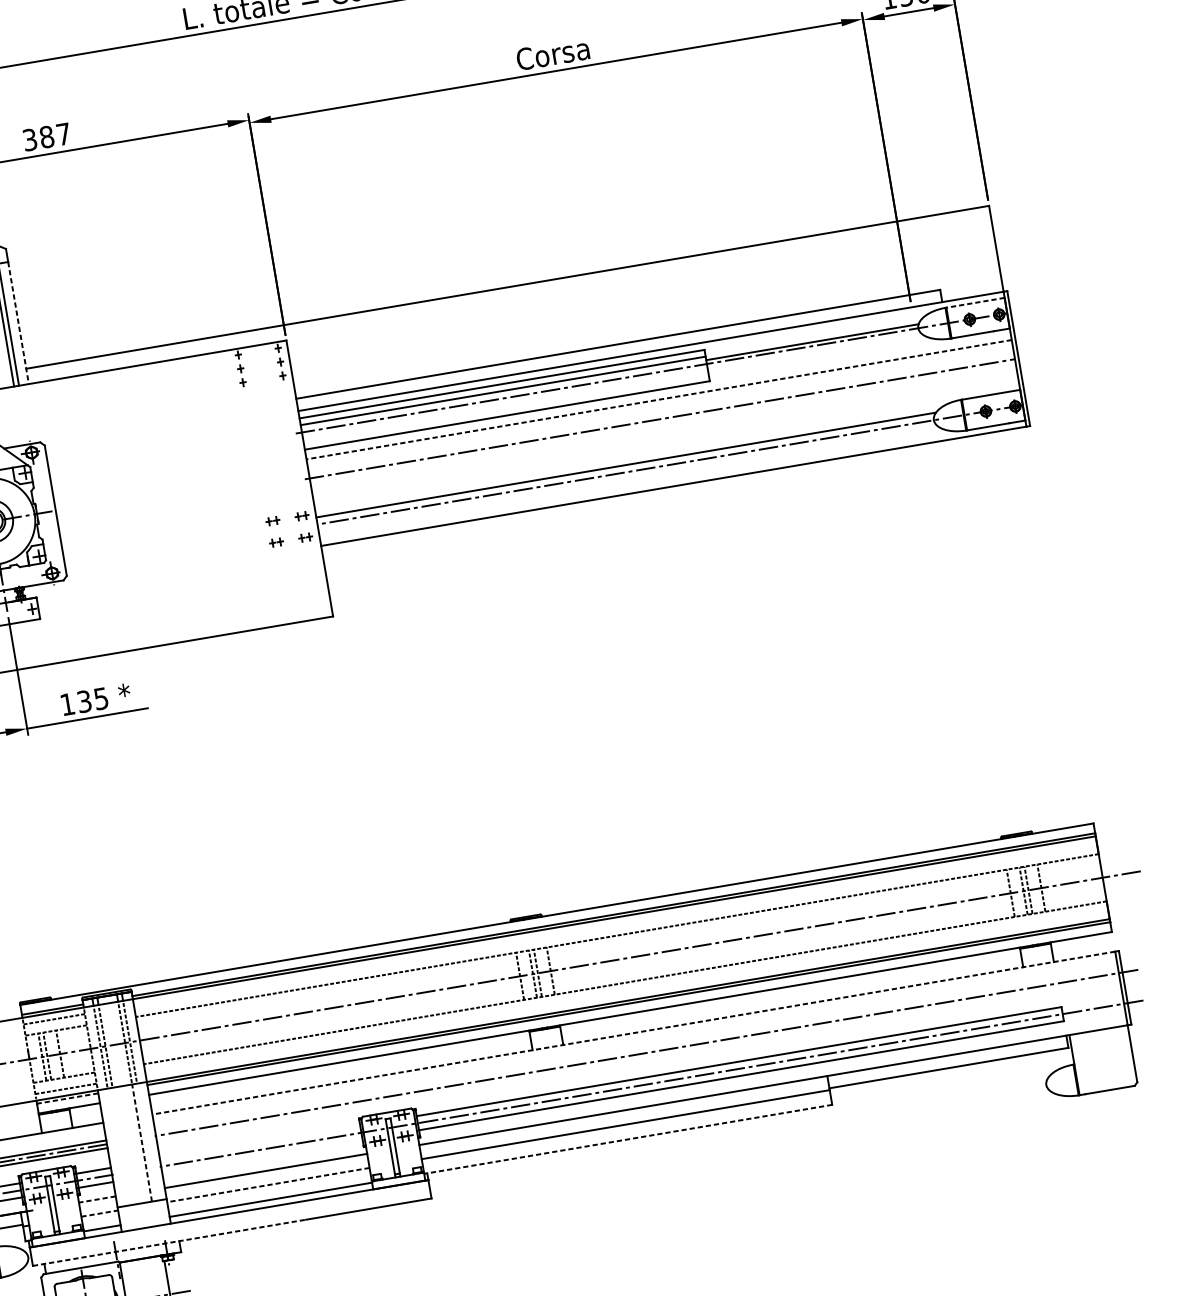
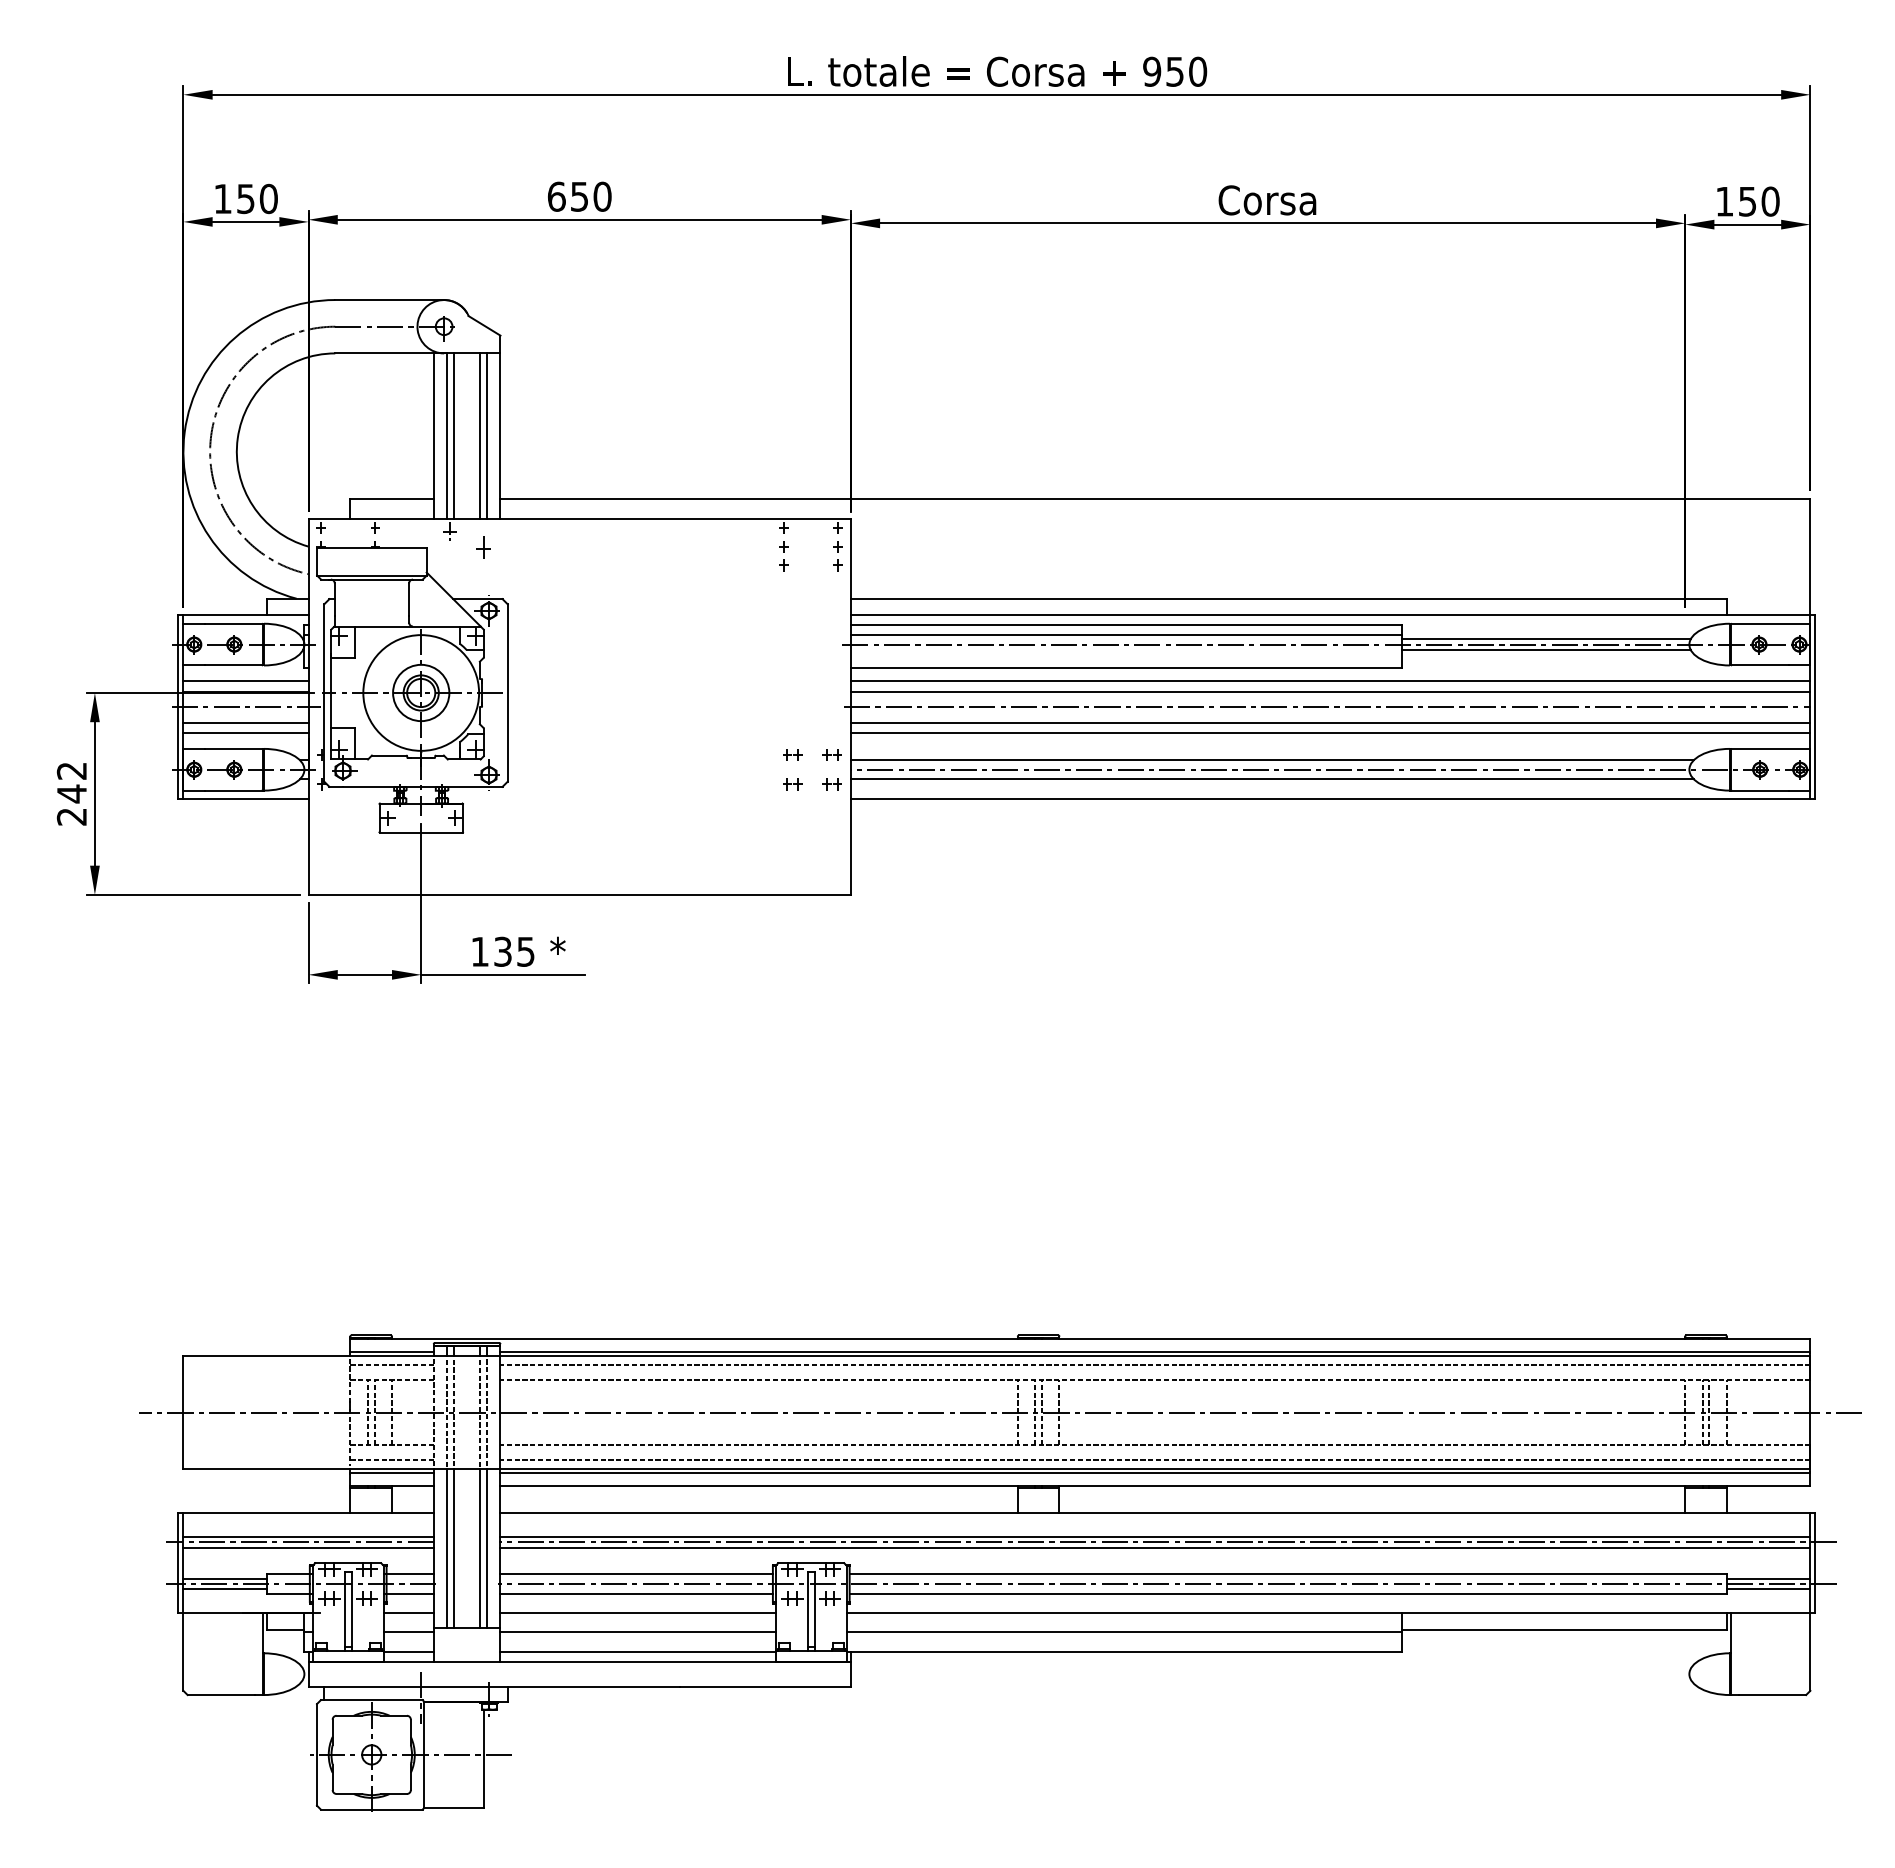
text: (46, 136) -> (579, 196), 387 -> 650
line: (975, 302) -> (1770, 623), dashed -> solid
line: (18, 323) -> (500, 436), dashed -> solid
line: (813, 349) -> (1545, 649), added
line: (659, 400) -> (1330, 681), dashed -> solid
part: (19, 406) -> (483, 547), added
line: (660, 407) -> (1330, 691), added
line: (664, 430) -> (1330, 722), added
line: (665, 438) -> (1330, 733), added
line: (627, 479) -> (1271, 779), added
line: (615, 924) -> (1155, 1365), added
line: (627, 993) -> (1155, 1459), added
line: (1092, 1004) -> (1768, 1578), added
line: (1093, 1012) -> (1768, 1589), added
line: (633, 1033) -> (1155, 1513), dashed -> solid
line: (636, 1050) -> (1155, 1537), added
line: (638, 1058) -> (1155, 1547), added
line: (68, 1098) -> (392, 1473), dashed -> solid
line: (628, 1139) -> (1124, 1652), dashed -> solid
line: (142, 1142) -> (480, 1548), dashed -> solid
line: (147, 1142) -> (487, 1548), added
line: (260, 1142) -> (636, 1574), added
line: (122, 1146) -> (453, 1548), added
line: (117, 1147) -> (447, 1548), added
line: (262, 1156) -> (636, 1593), added
line: (268, 1185) -> (638, 1632), dashed -> solid
line: (97, 1199) -> (408, 1613), dashed -> solid
line: (100, 1213) -> (409, 1632), dashed -> solid
line: (169, 1242) -> (494, 1686), dashed -> solid

